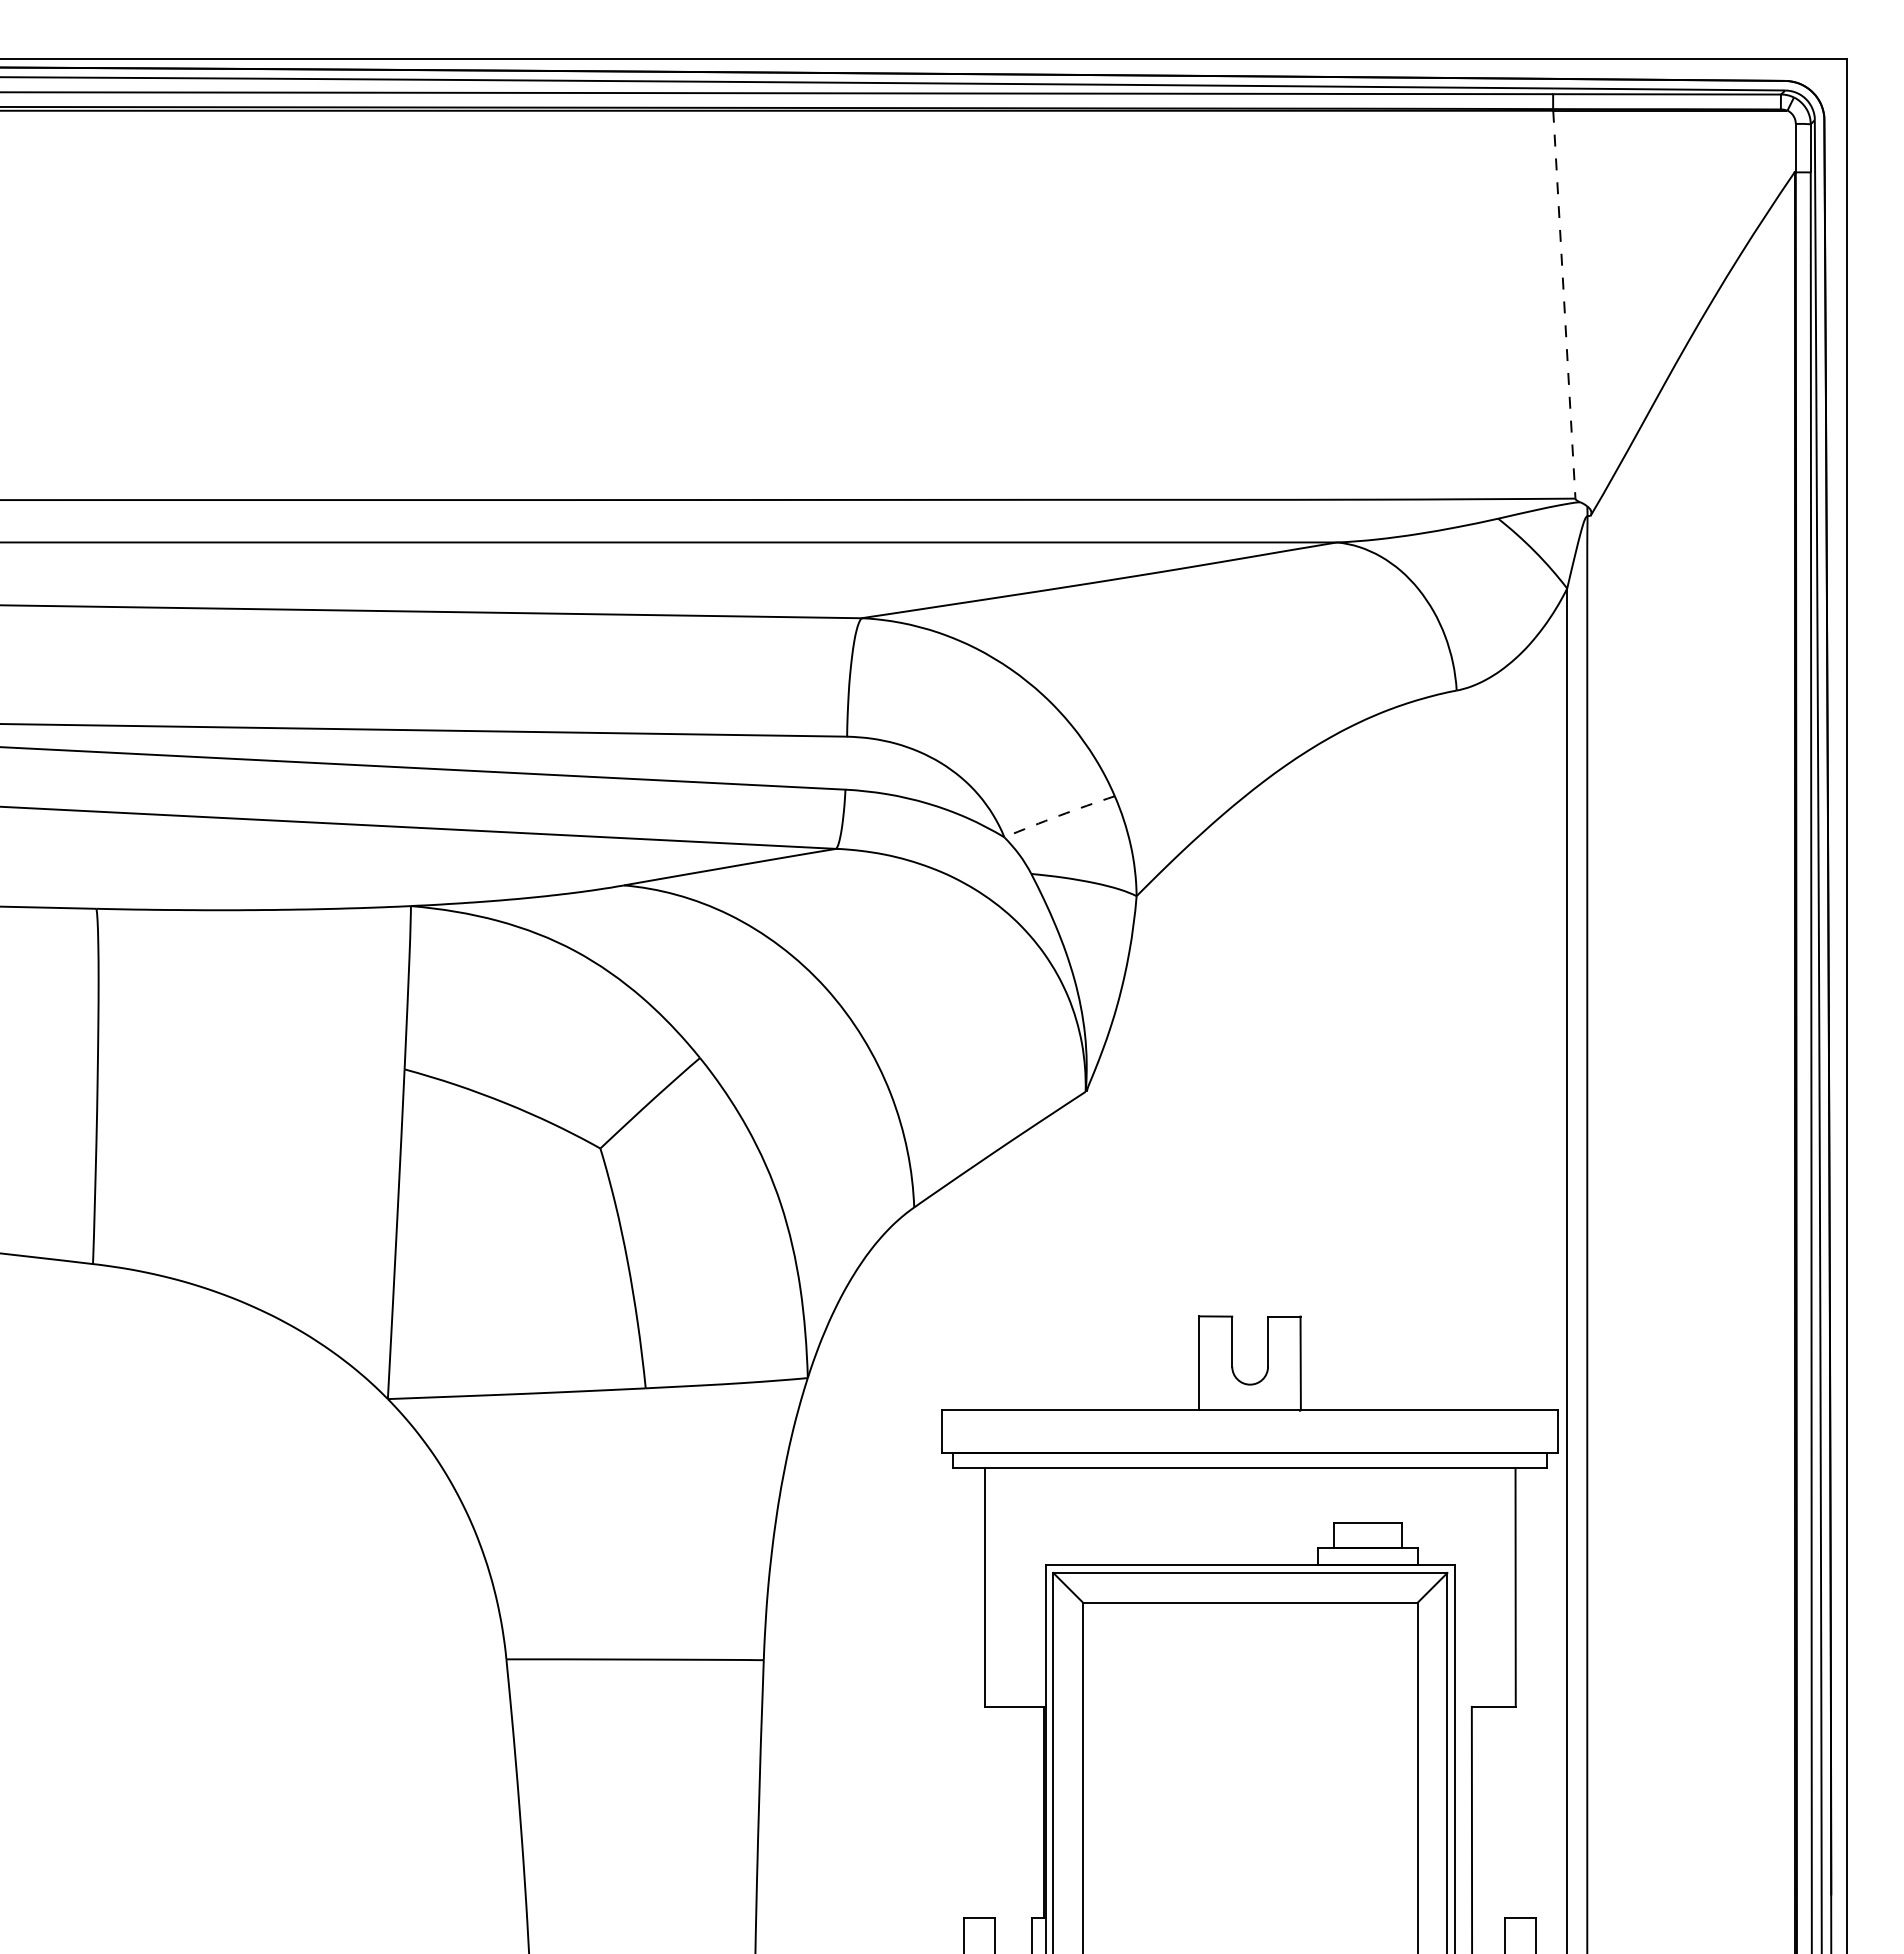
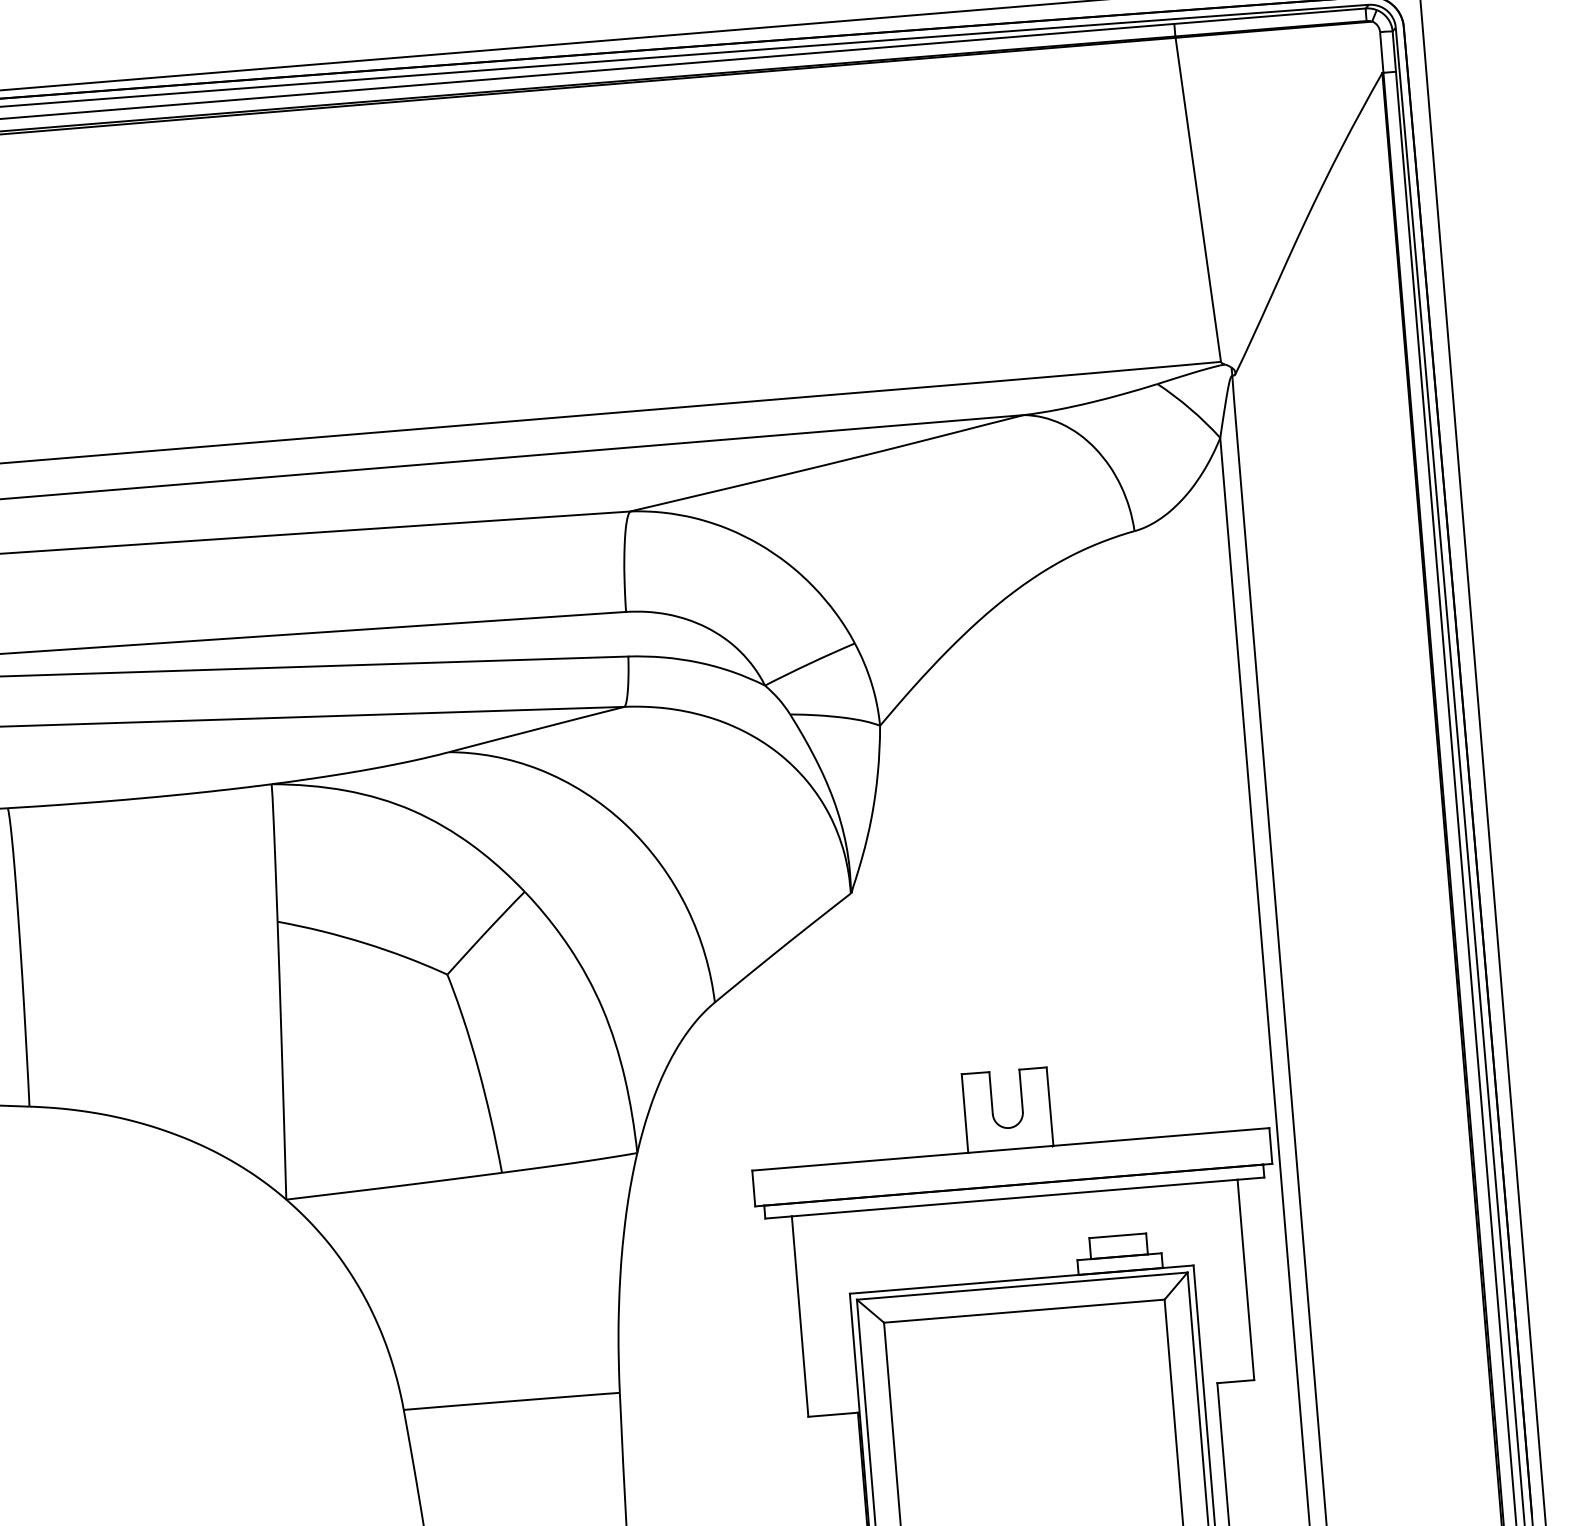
line: (1564, 305) -> (1198, 200), dashed -> solid
arc: (1059, 815) -> (809, 663), dashed -> solid

